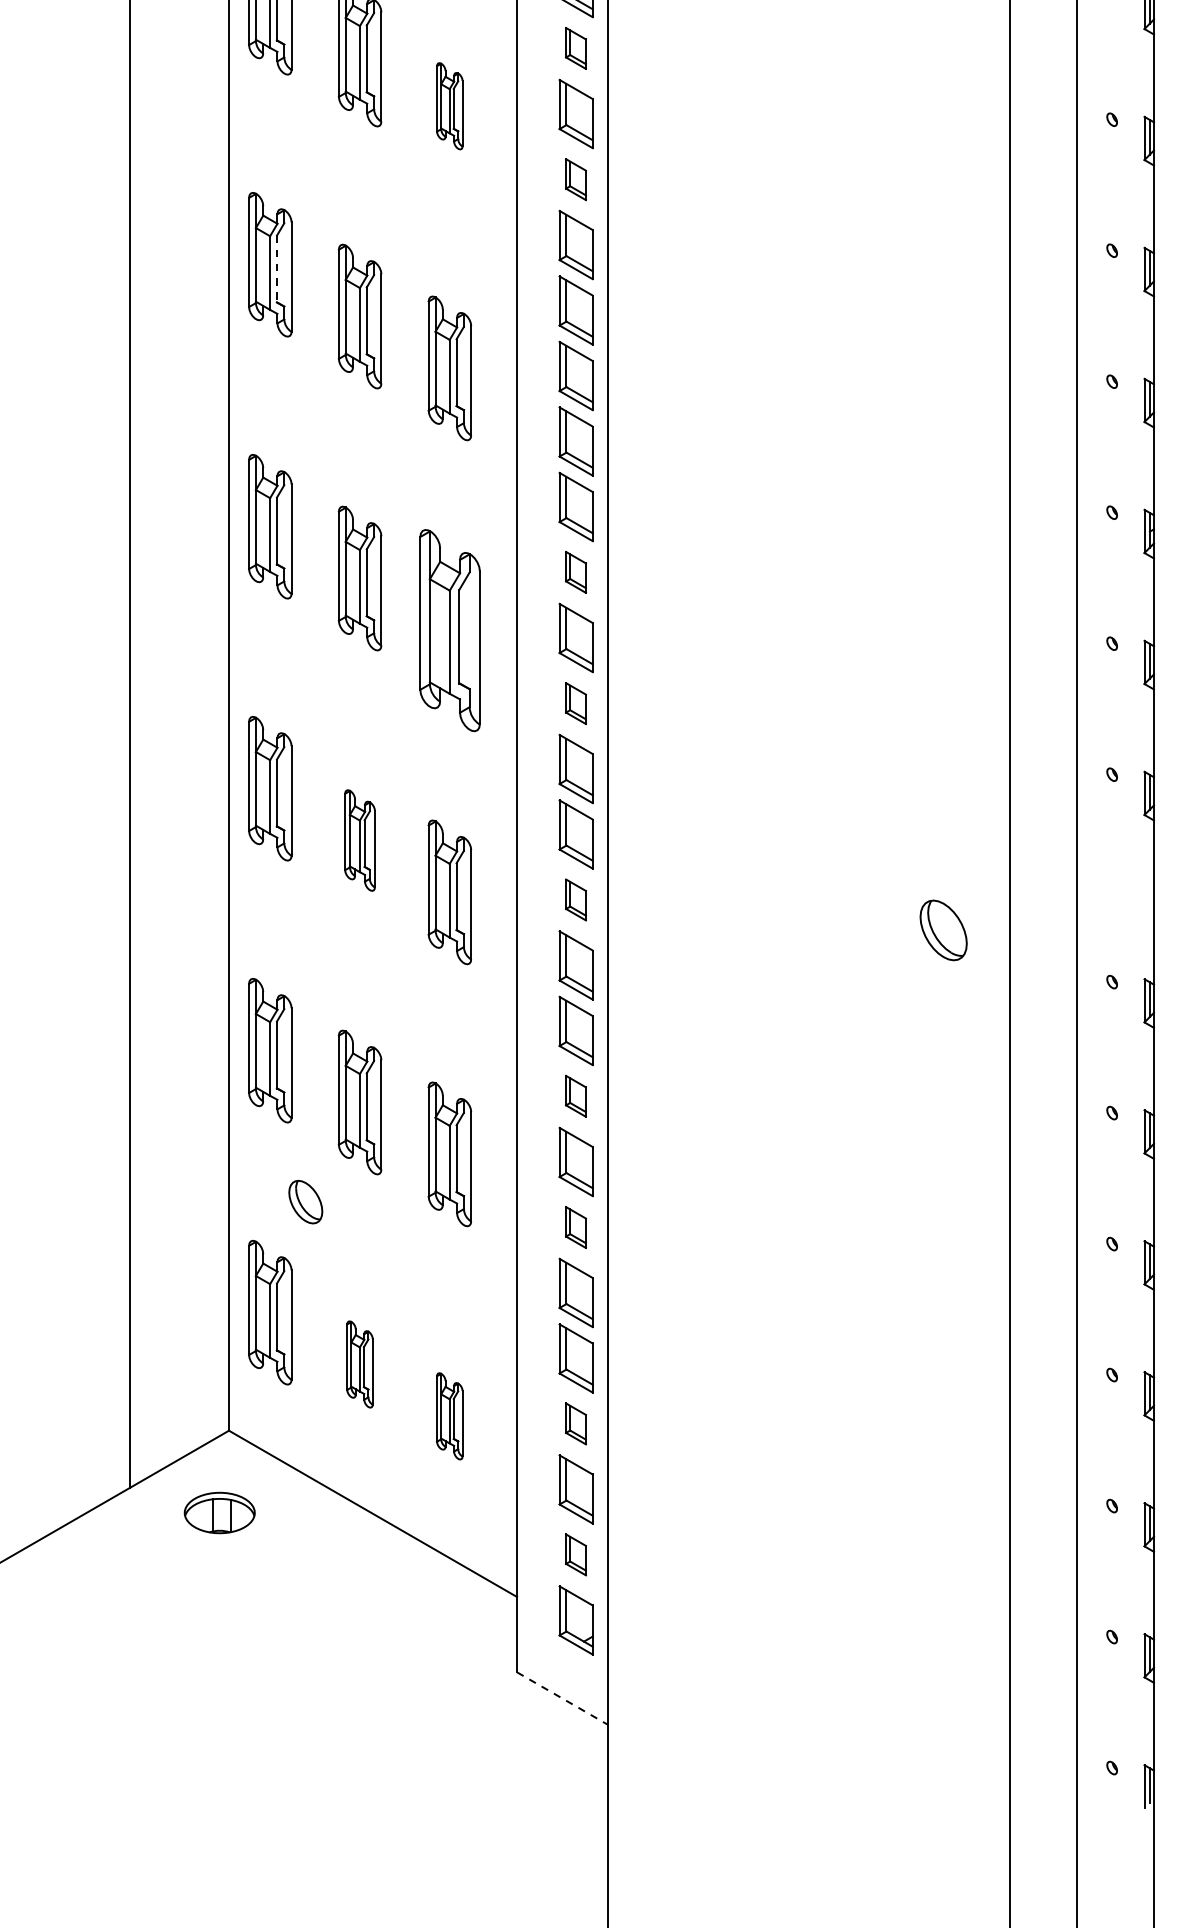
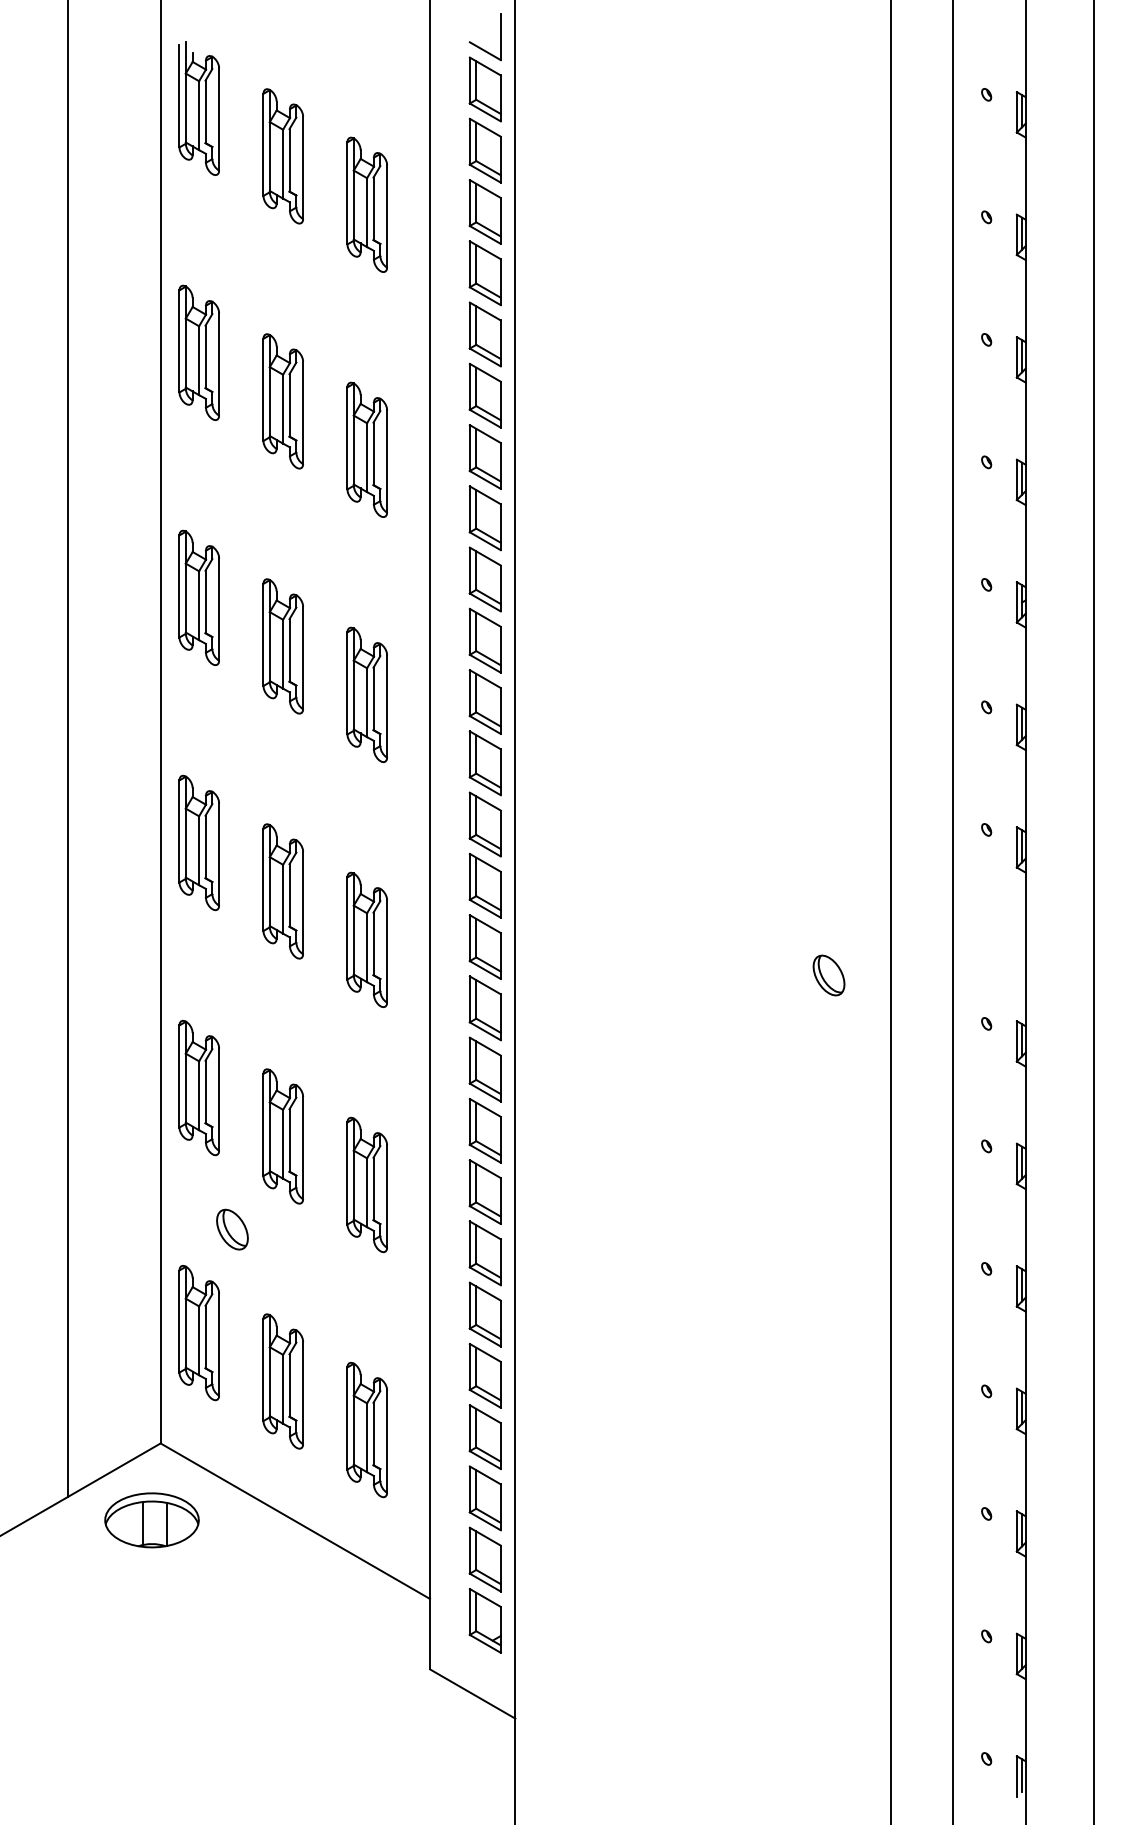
part: (575, 48) -> (484, 150), size x1.67
part: (449, 106) -> (366, 204), size x1.67
part: (575, 179) -> (484, 273), size x1.67
line: (276, 269) -> (205, 357), dashed -> solid
part: (575, 572) -> (484, 640), size x1.67
part: (449, 629) -> (366, 694), size x0.71
part: (575, 703) -> (484, 763), size x1.67
part: (359, 840) -> (282, 891), size x1.43
part: (575, 899) -> (484, 946), size x1.67
part: (943, 930) -> (828, 975), size x0.71
part: (575, 1096) -> (484, 1130), size x1.67
part: (575, 1227) -> (484, 1253), size x1.67
part: (359, 1364) -> (282, 1381), size x1.67
part: (449, 1415) -> (366, 1429), size x1.67
part: (575, 1423) -> (484, 1436), size x1.67
part: (219, 1513) -> (151, 1520), size x1.43
part: (575, 1554) -> (484, 1559), size x1.67
line: (563, 1699) -> (473, 1694), dashed -> solid

